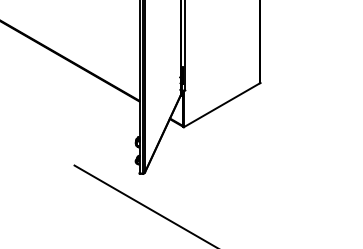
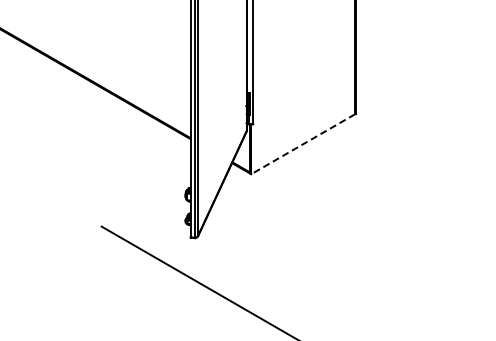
line: (222, 105) -> (303, 144), solid -> dashed

